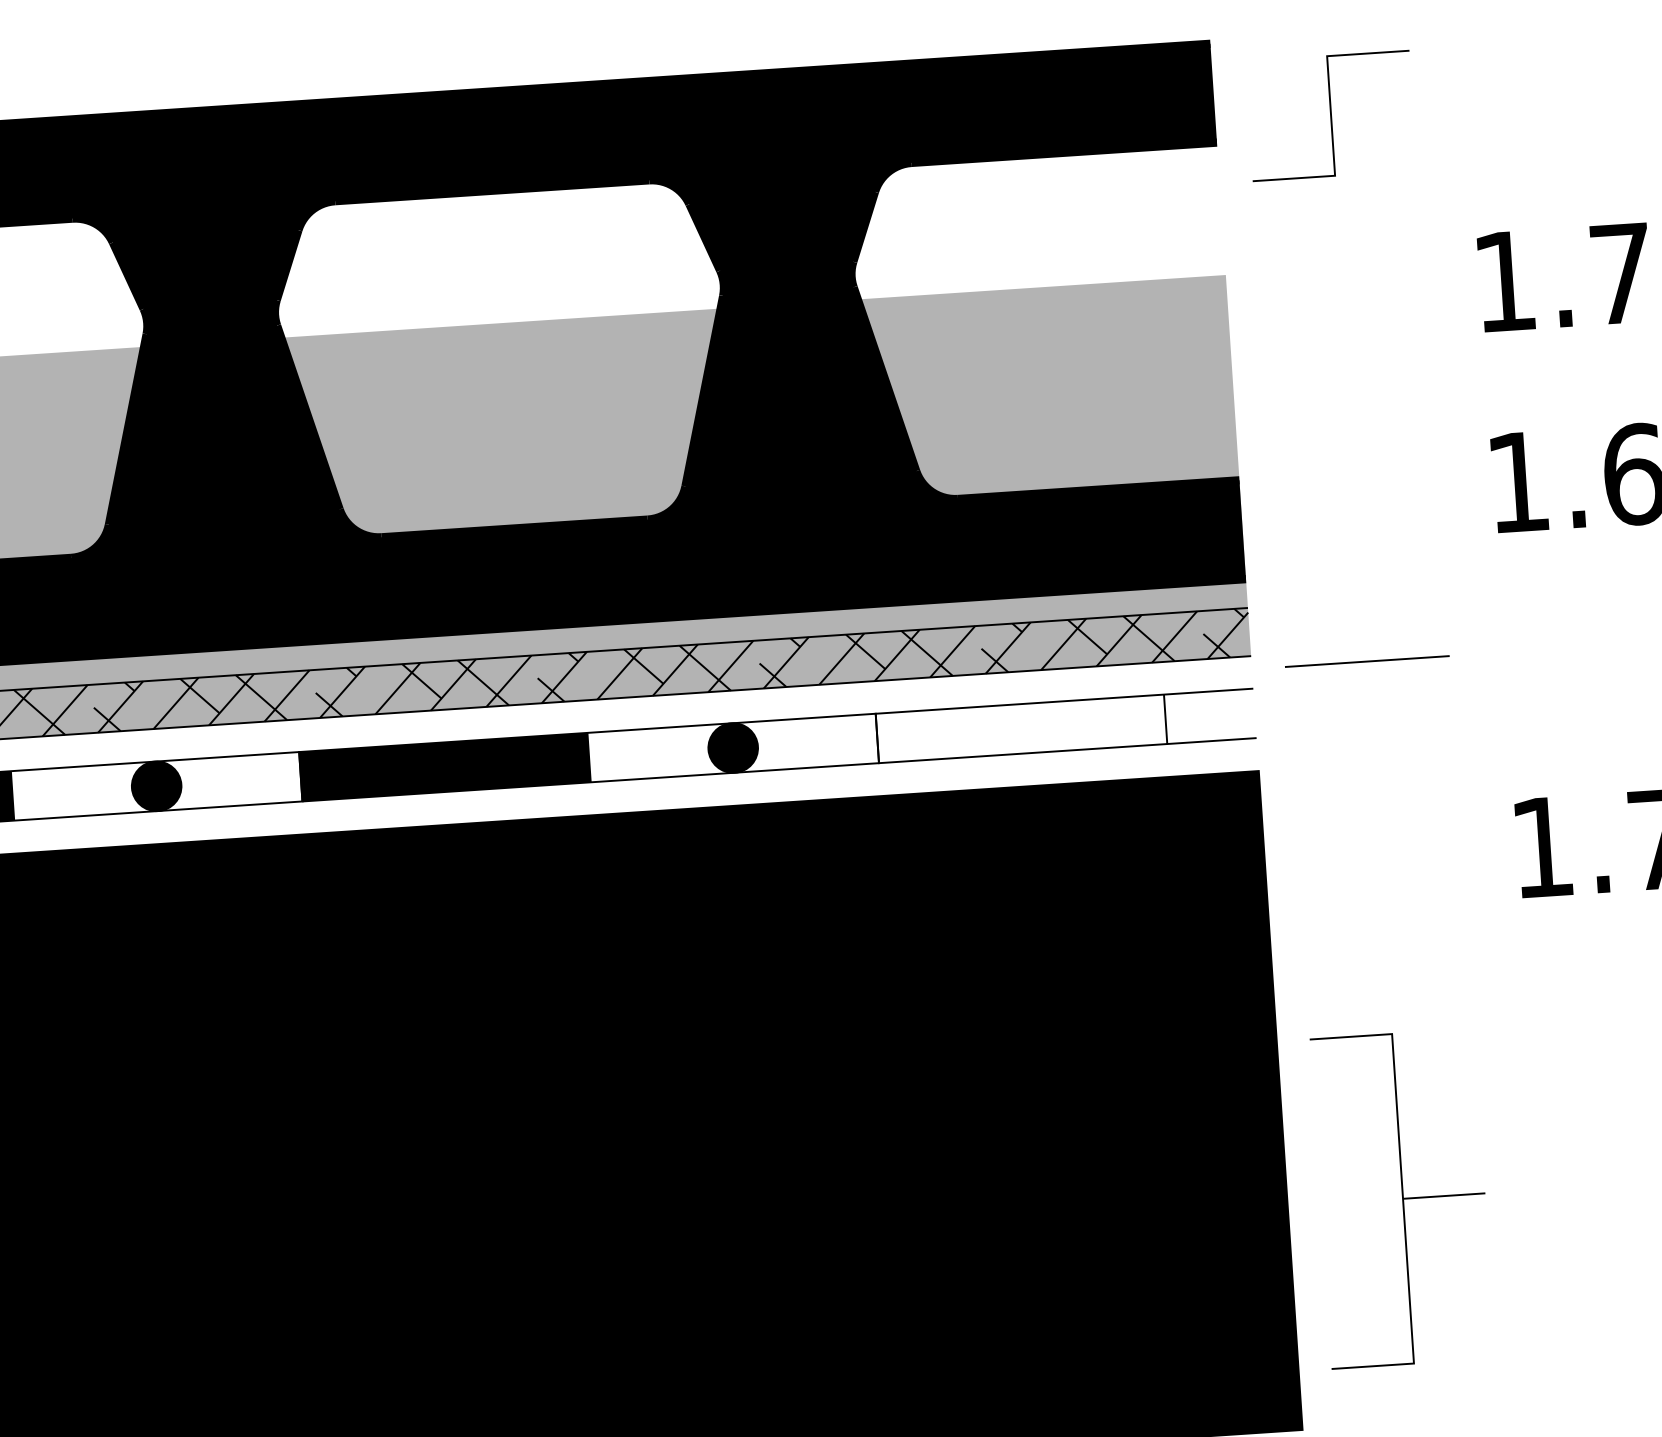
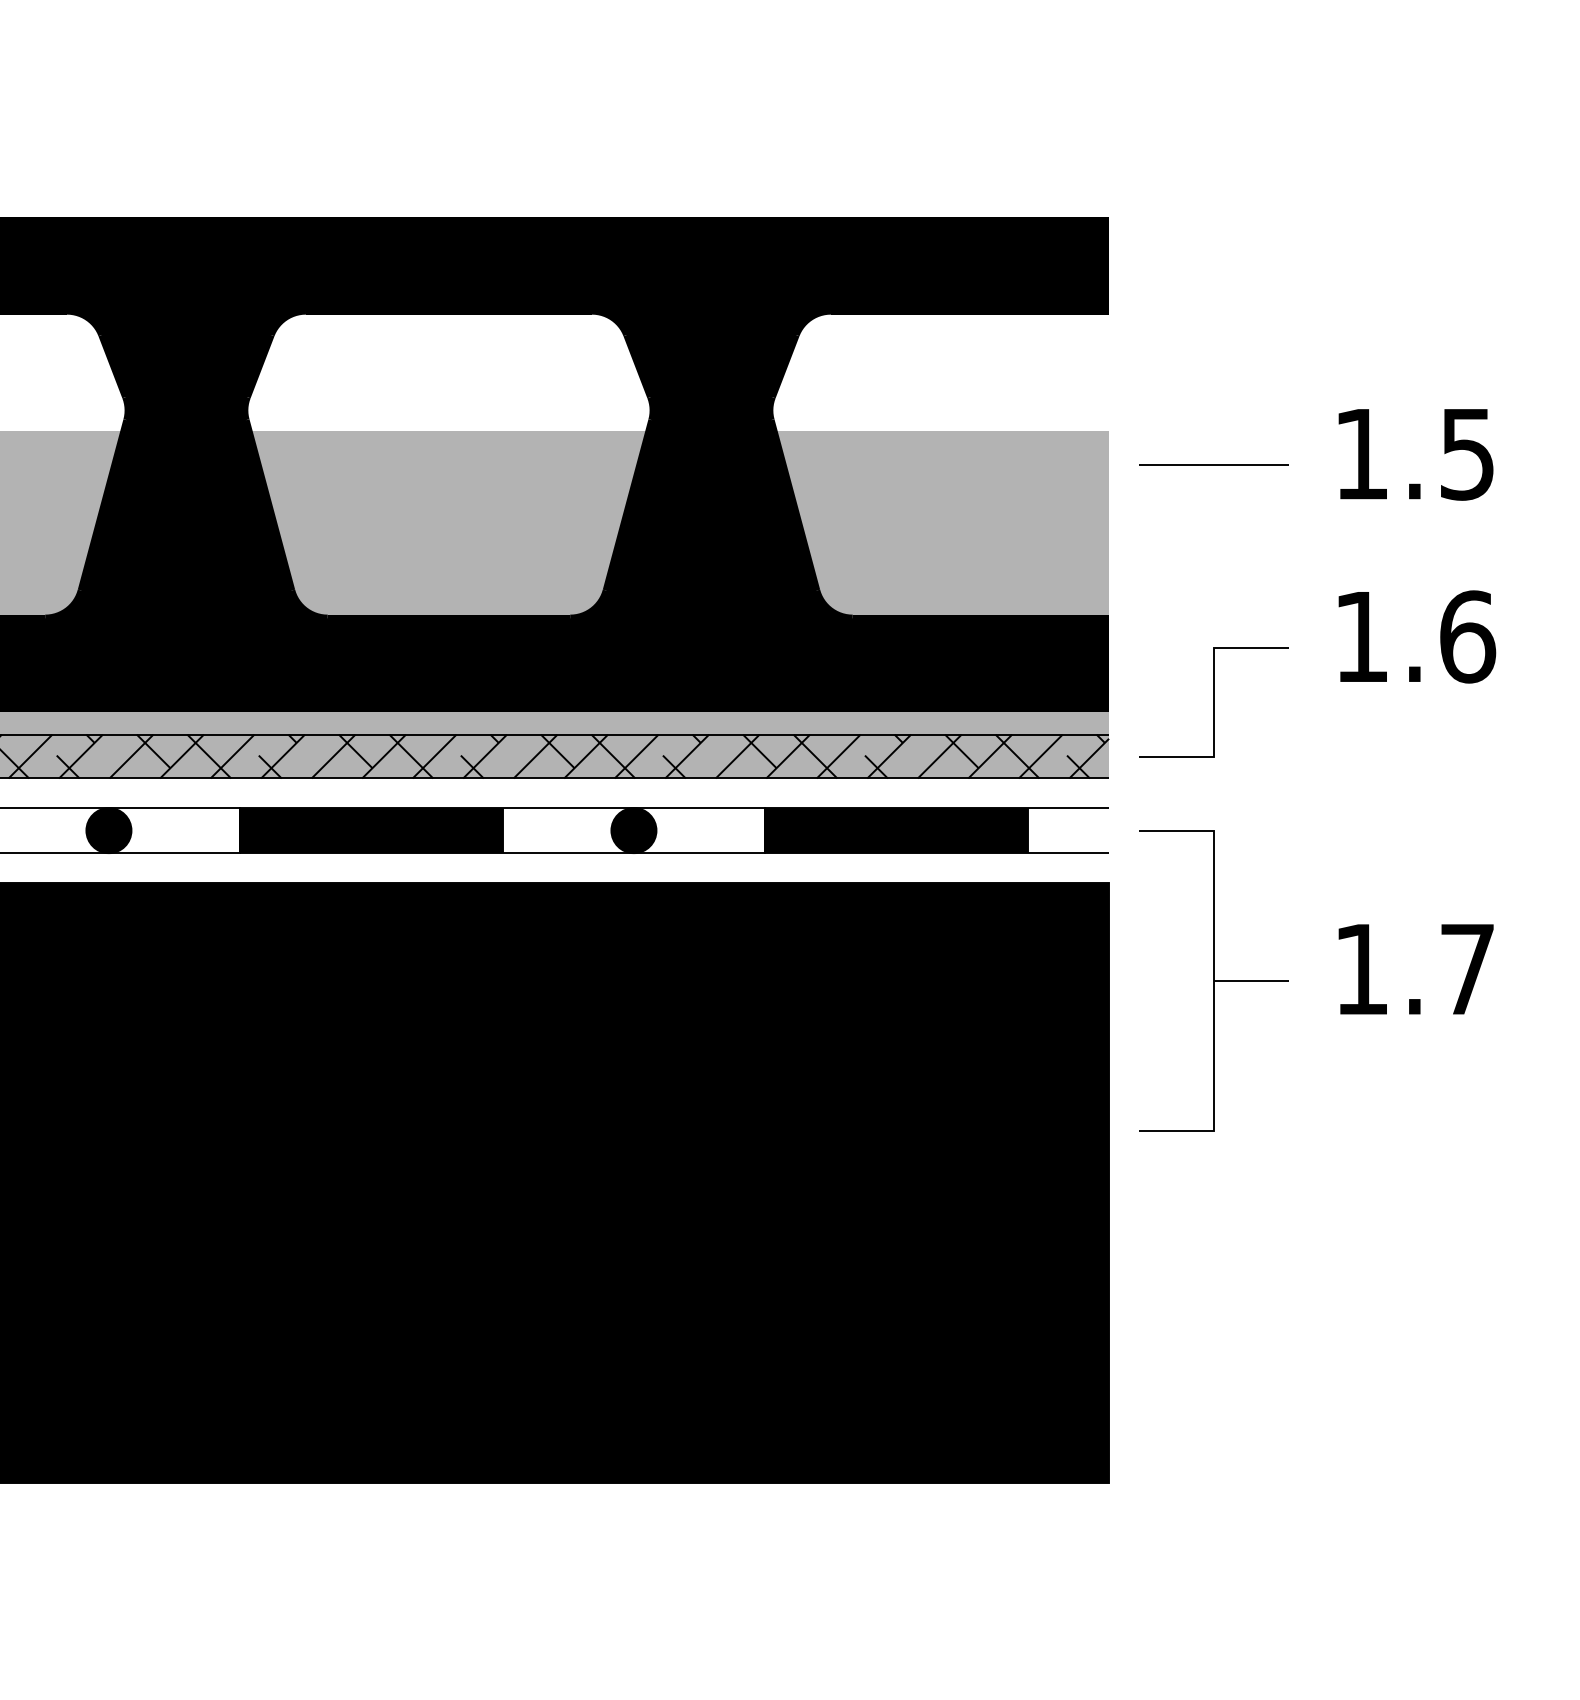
line: (1330, 115) -> (1213, 702), moved
text: (1621, 274) -> (1467, 454), 1.7 -> 1.5
line: (1366, 660) -> (1213, 464), moved
fill: (1021, 728) -> (896, 830), added
part: (1402, 1198) -> (1213, 980), moved

